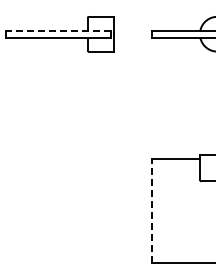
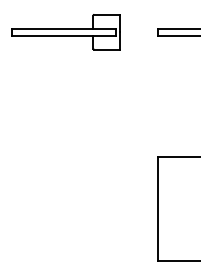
line: (57, 30) -> (63, 28), dashed -> solid
line: (152, 210) -> (158, 208), dashed -> solid

